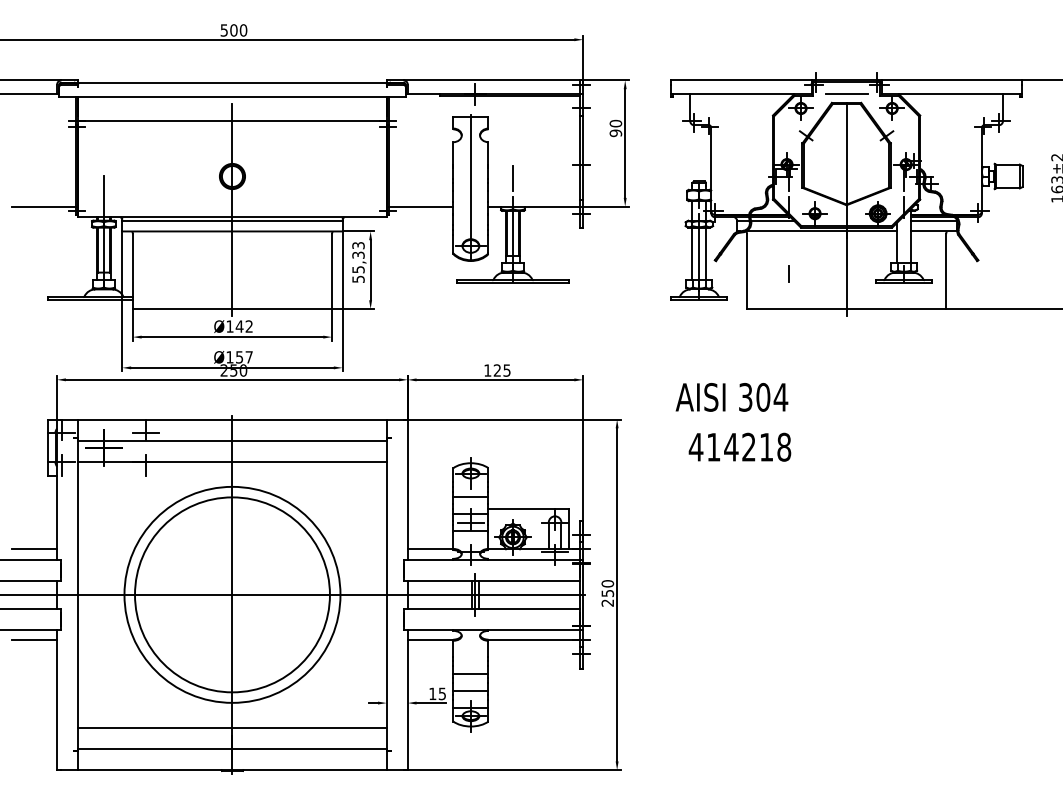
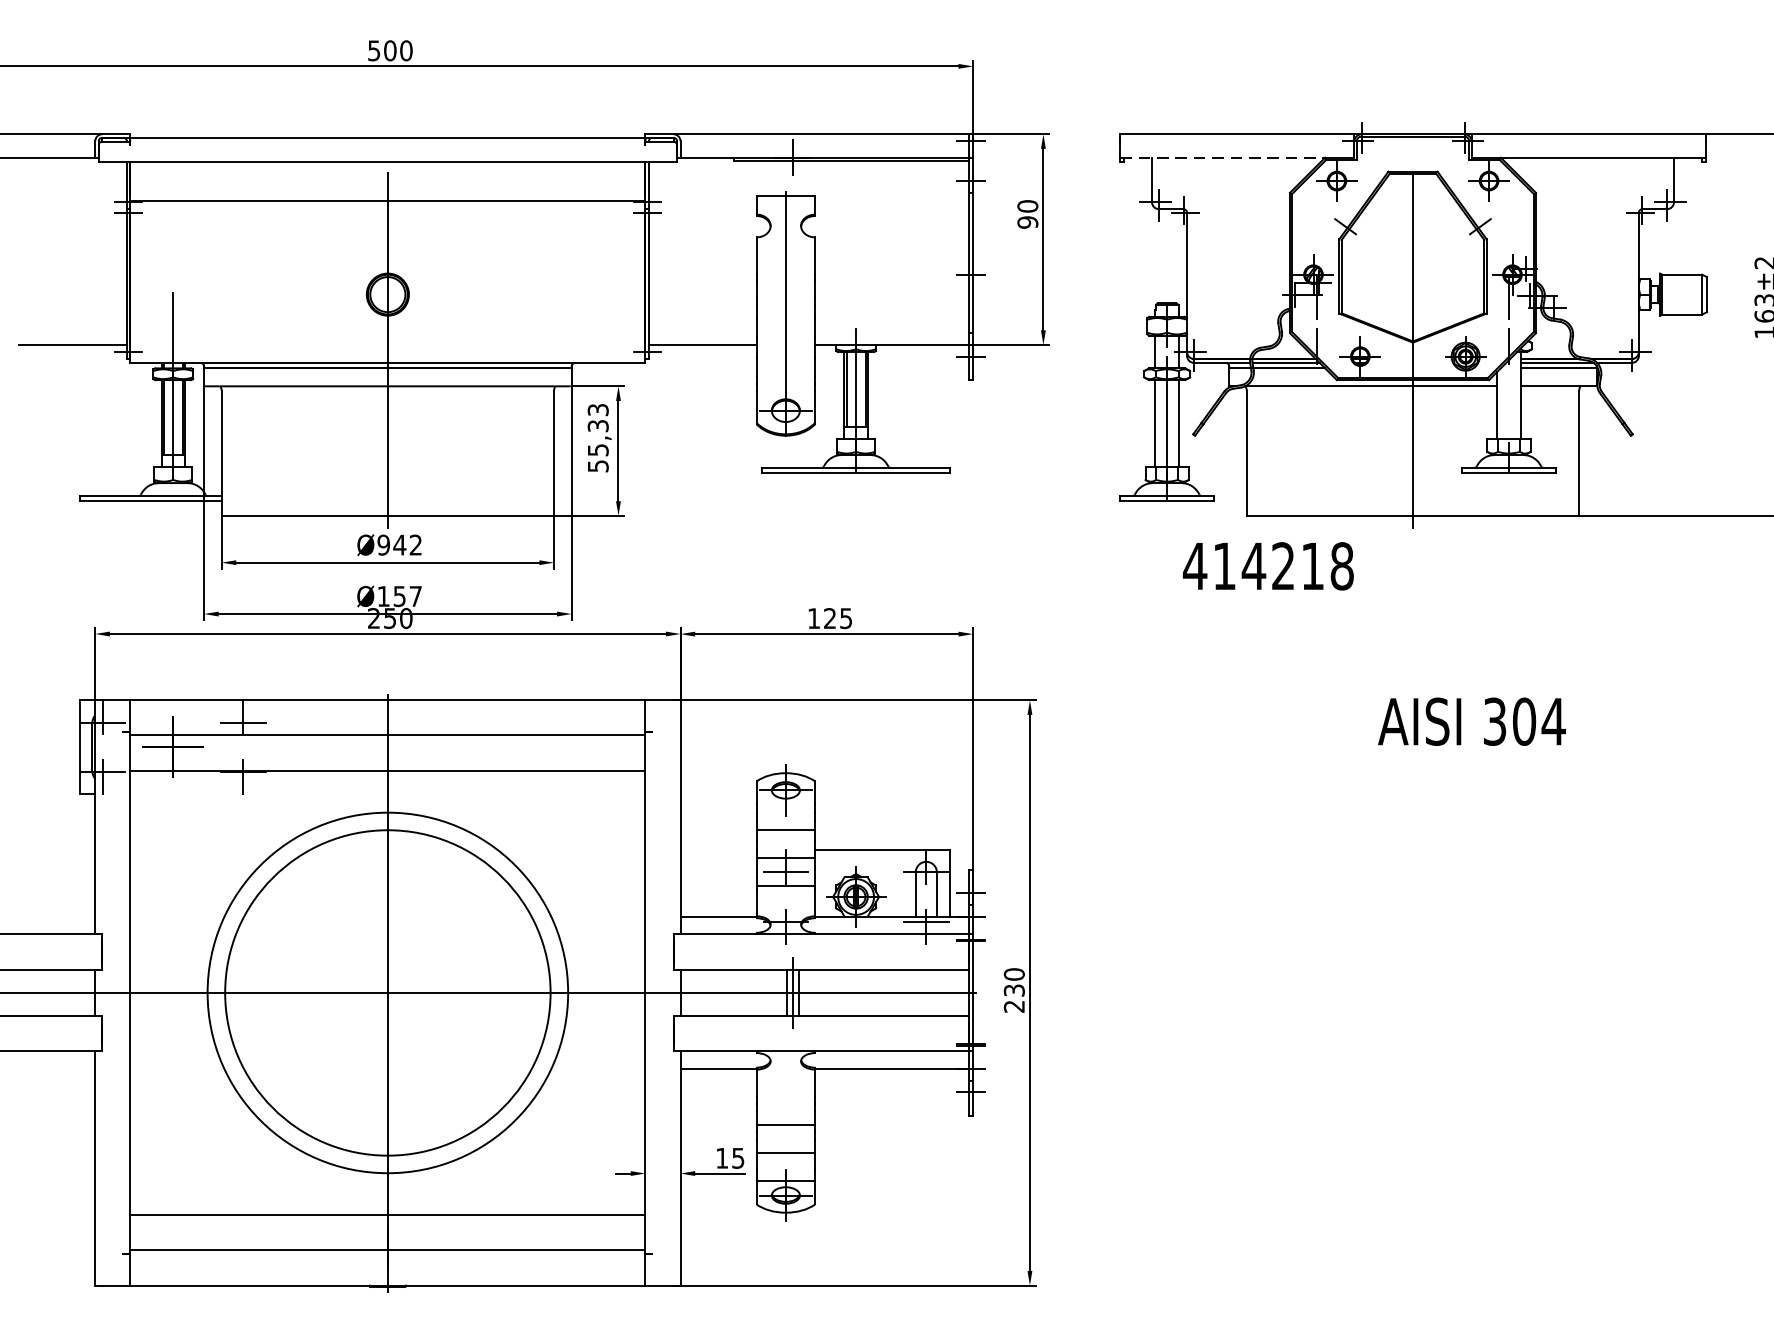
line: (733, 94) -> (1224, 157), solid -> dashed
line: (846, 94) -> (1412, 157), removed
line: (513, 178) -> (856, 297), removed
line: (788, 273) -> (1315, 456), removed
text: (229, 326) -> (382, 544), 142 -> 942
text: (731, 397) -> (1471, 721), moved
text: (739, 446) -> (1267, 565), moved
line: (34, 549) -> (57, 917), removed
text: (607, 592) -> (1013, 988), 250 -> 230
line: (34, 640) -> (57, 1069), removed

